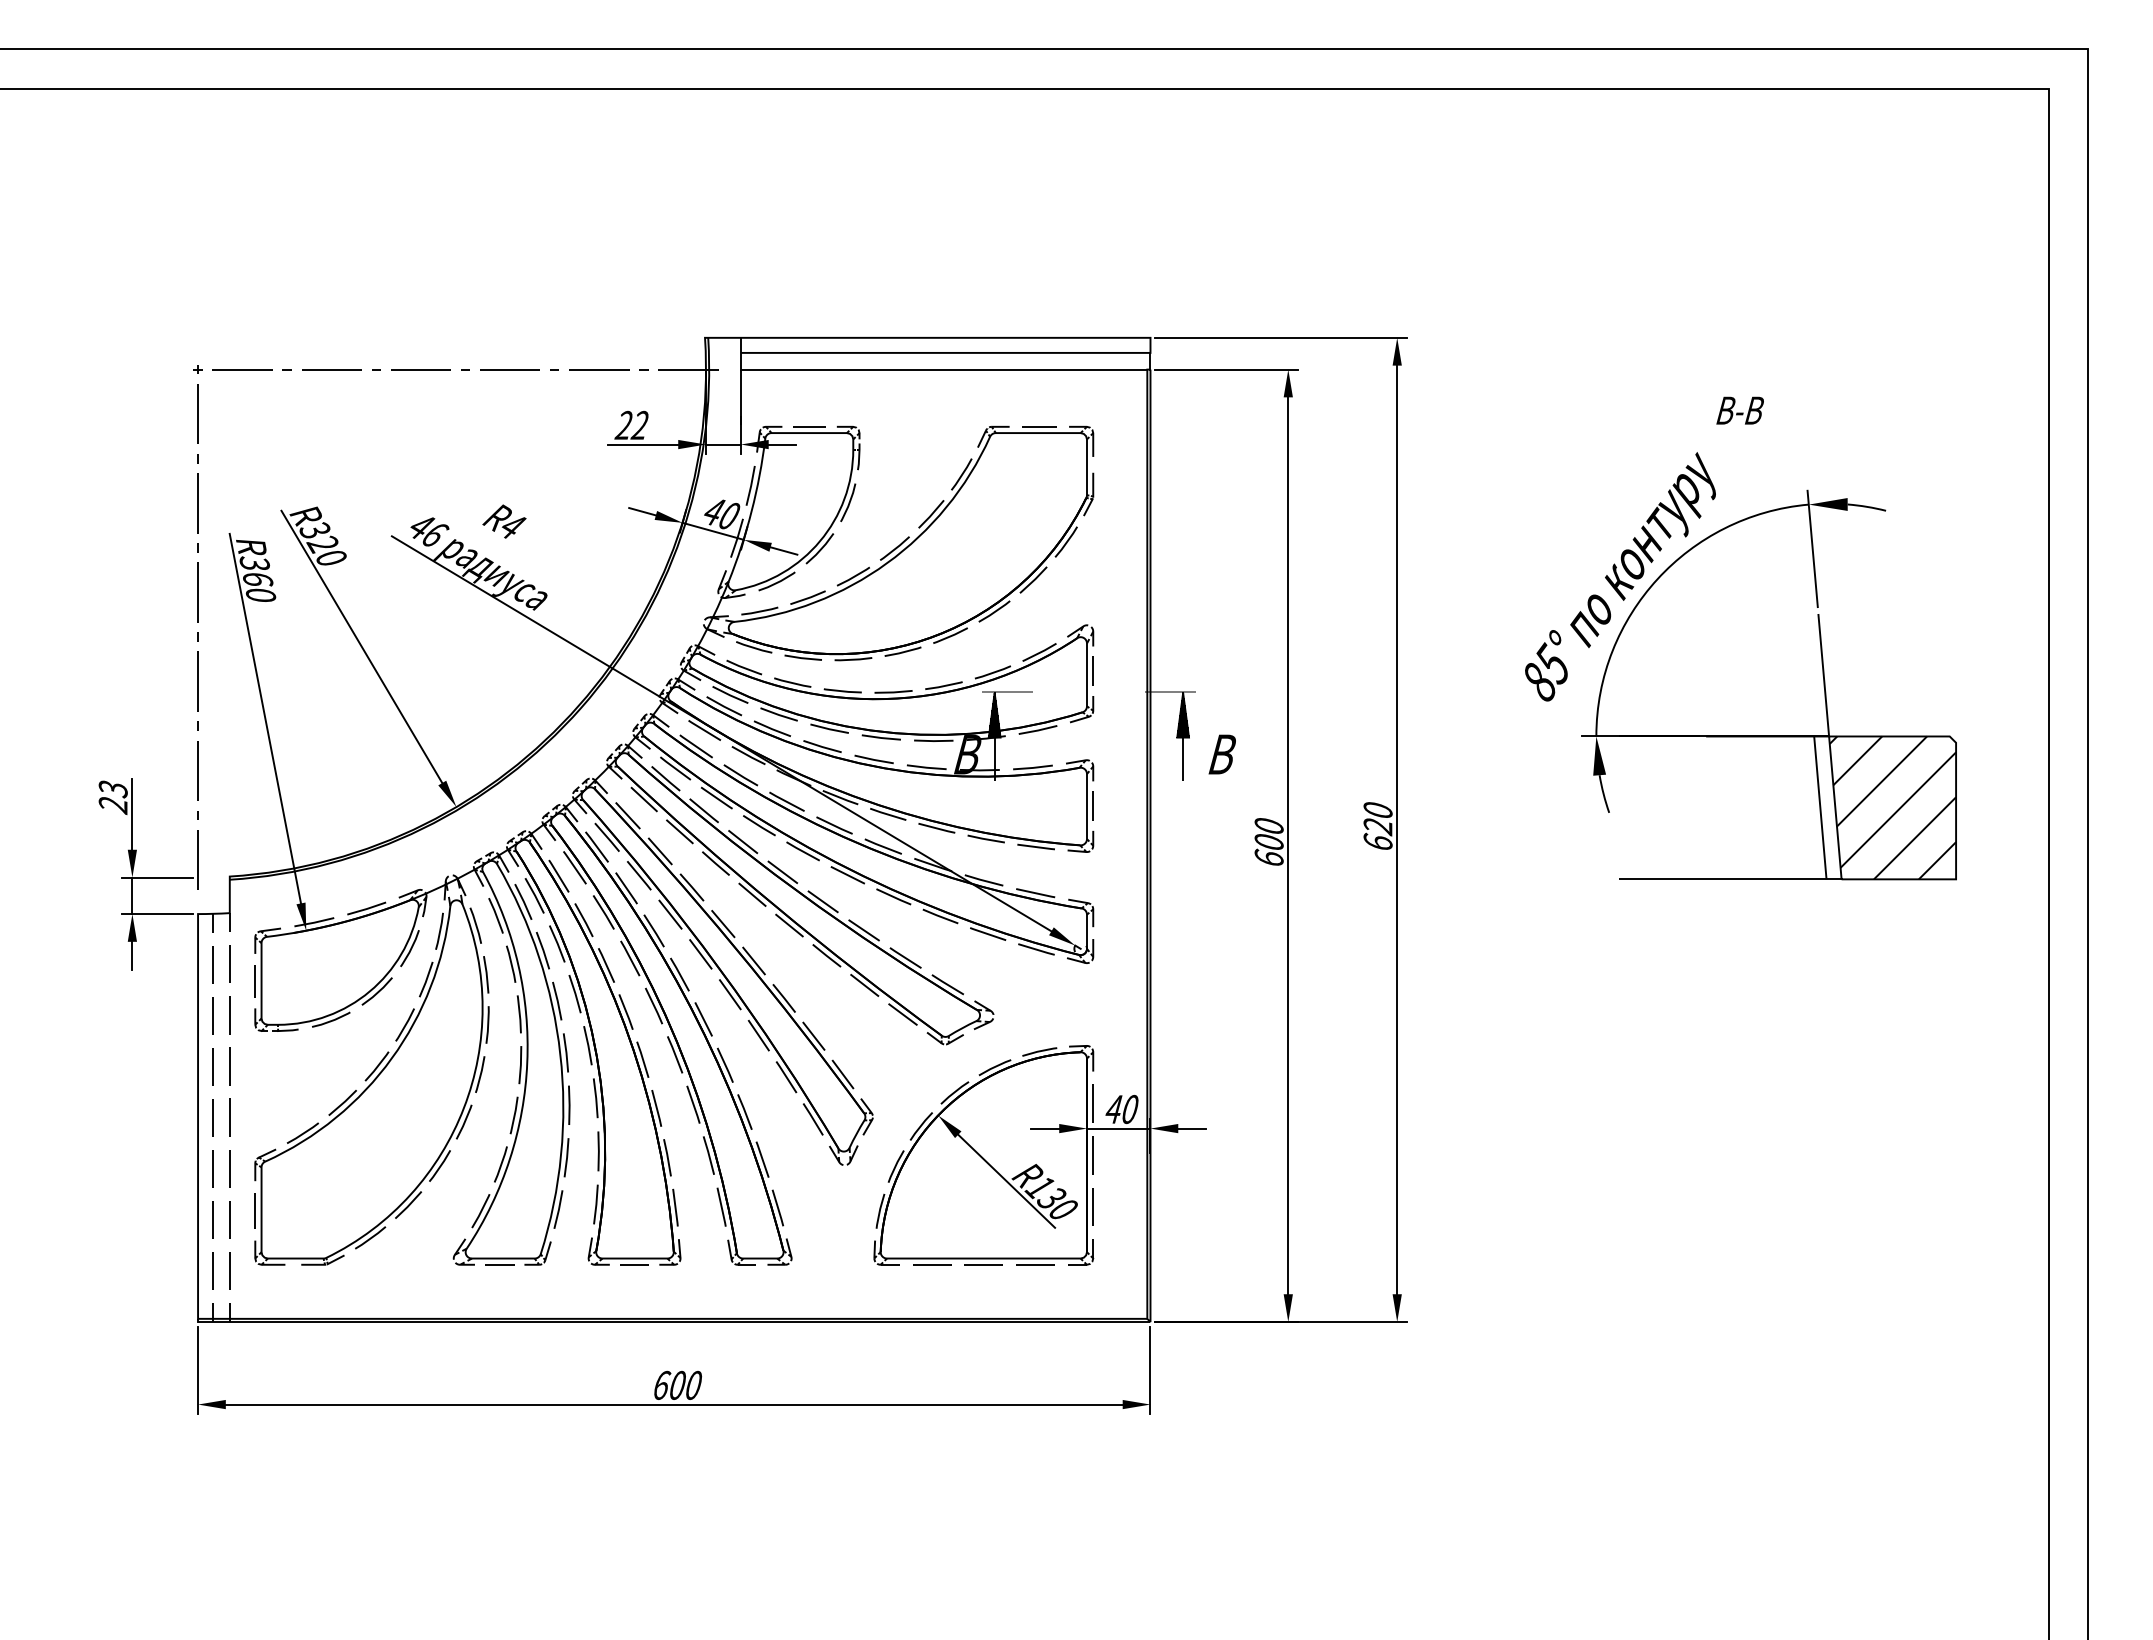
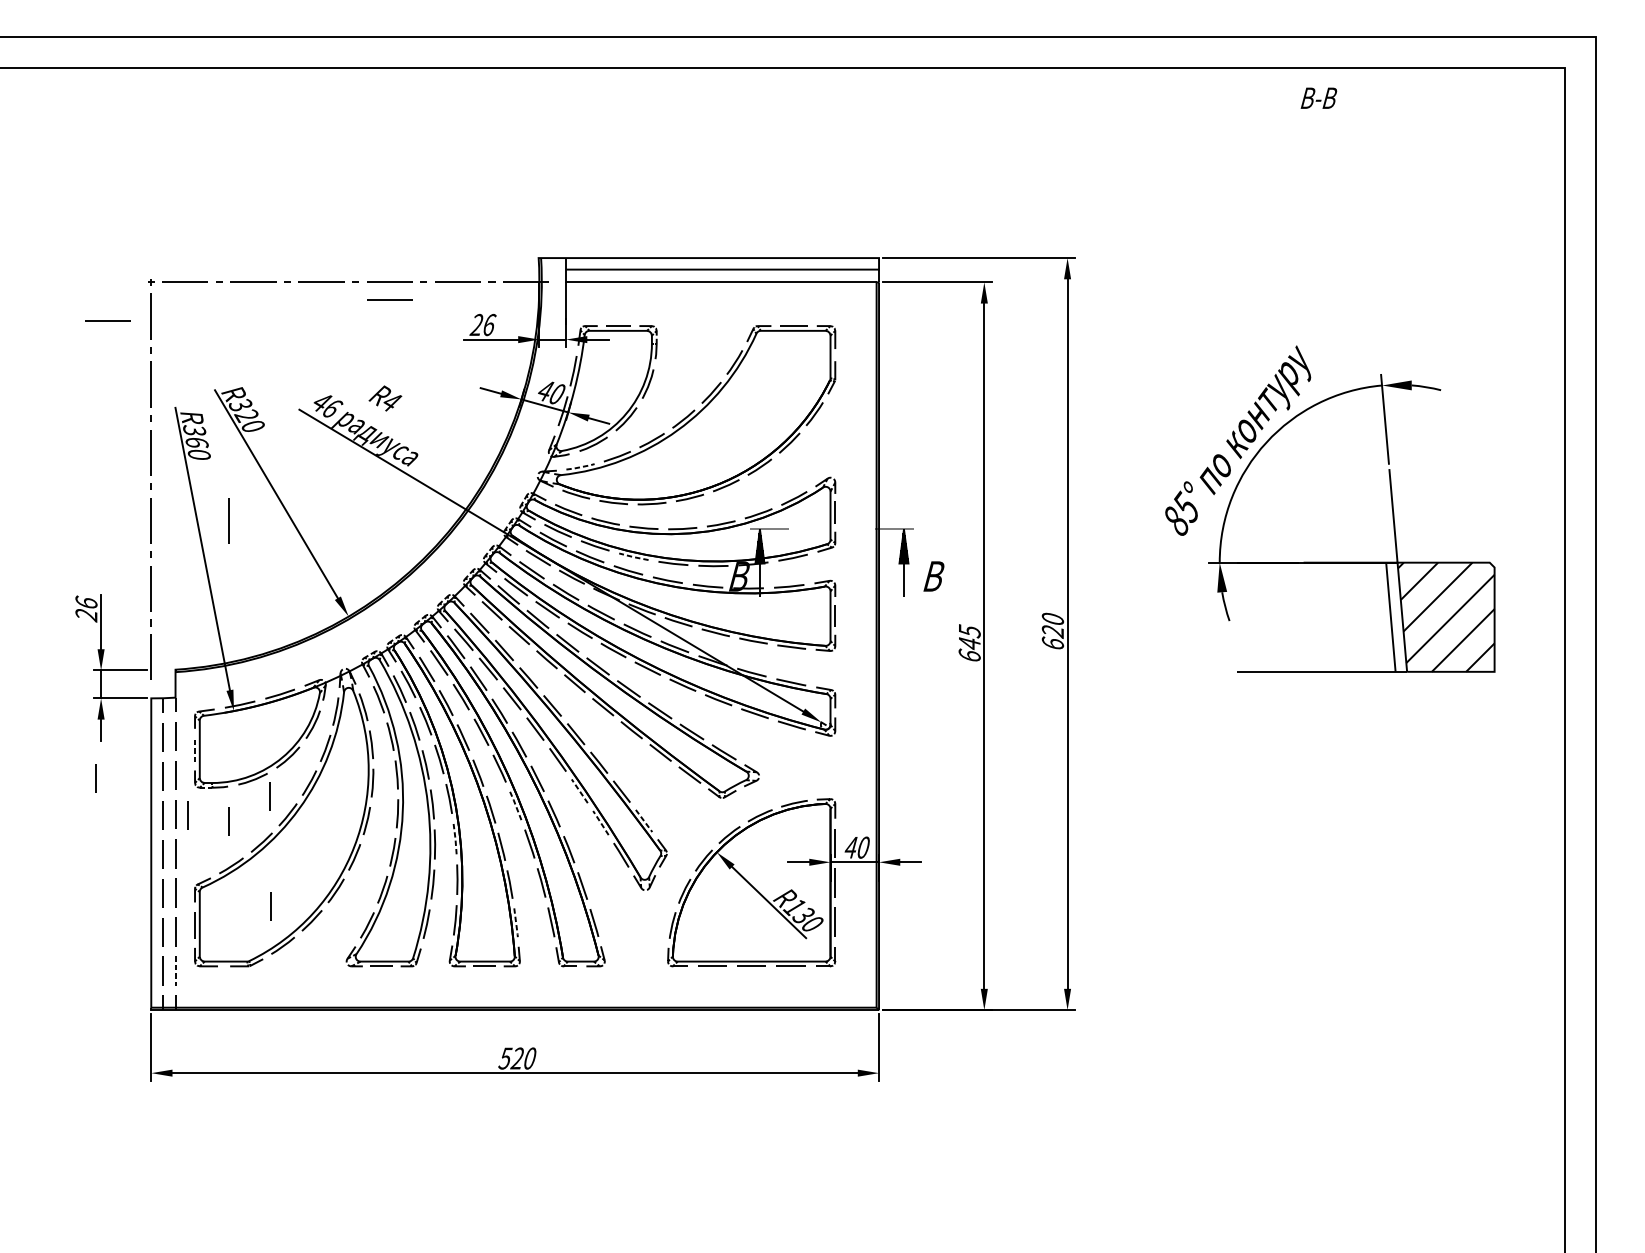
line: (509, 392) -> (389, 299), added
text: (1739, 410) -> (1318, 98), moved
line: (141, 420) -> (108, 321), added
text: (640, 424) -> (489, 324), 22 -> 26
line: (760, 611) -> (581, 467), solid -> dashed
line: (299, 681) -> (228, 520), added
line: (829, 729) -> (633, 557), solid -> dashed
text: (112, 788) -> (85, 602), 23 -> 26
text: (1268, 833) -> (969, 636), 600 -> 645
line: (255, 980) -> (195, 749), solid -> dashed
line: (125, 1018) -> (95, 778), added
line: (758, 1035) -> (579, 791), solid -> dashed
line: (353, 1042) -> (270, 796), added
line: (675, 1054) -> (516, 805), solid -> dashed
line: (245, 1066) -> (187, 814), added
line: (299, 1074) -> (228, 820), added
line: (843, 1074) -> (644, 820), solid -> dashed
line: (786, 1076) -> (600, 822), solid -> dashed
line: (596, 1098) -> (455, 839), solid -> dashed
line: (354, 1186) -> (270, 906), added
line: (675, 1208) -> (516, 923), solid -> dashed
line: (229, 1271) -> (175, 971), solid -> dashed
text: (668, 1384) -> (510, 1057), 600 -> 520

